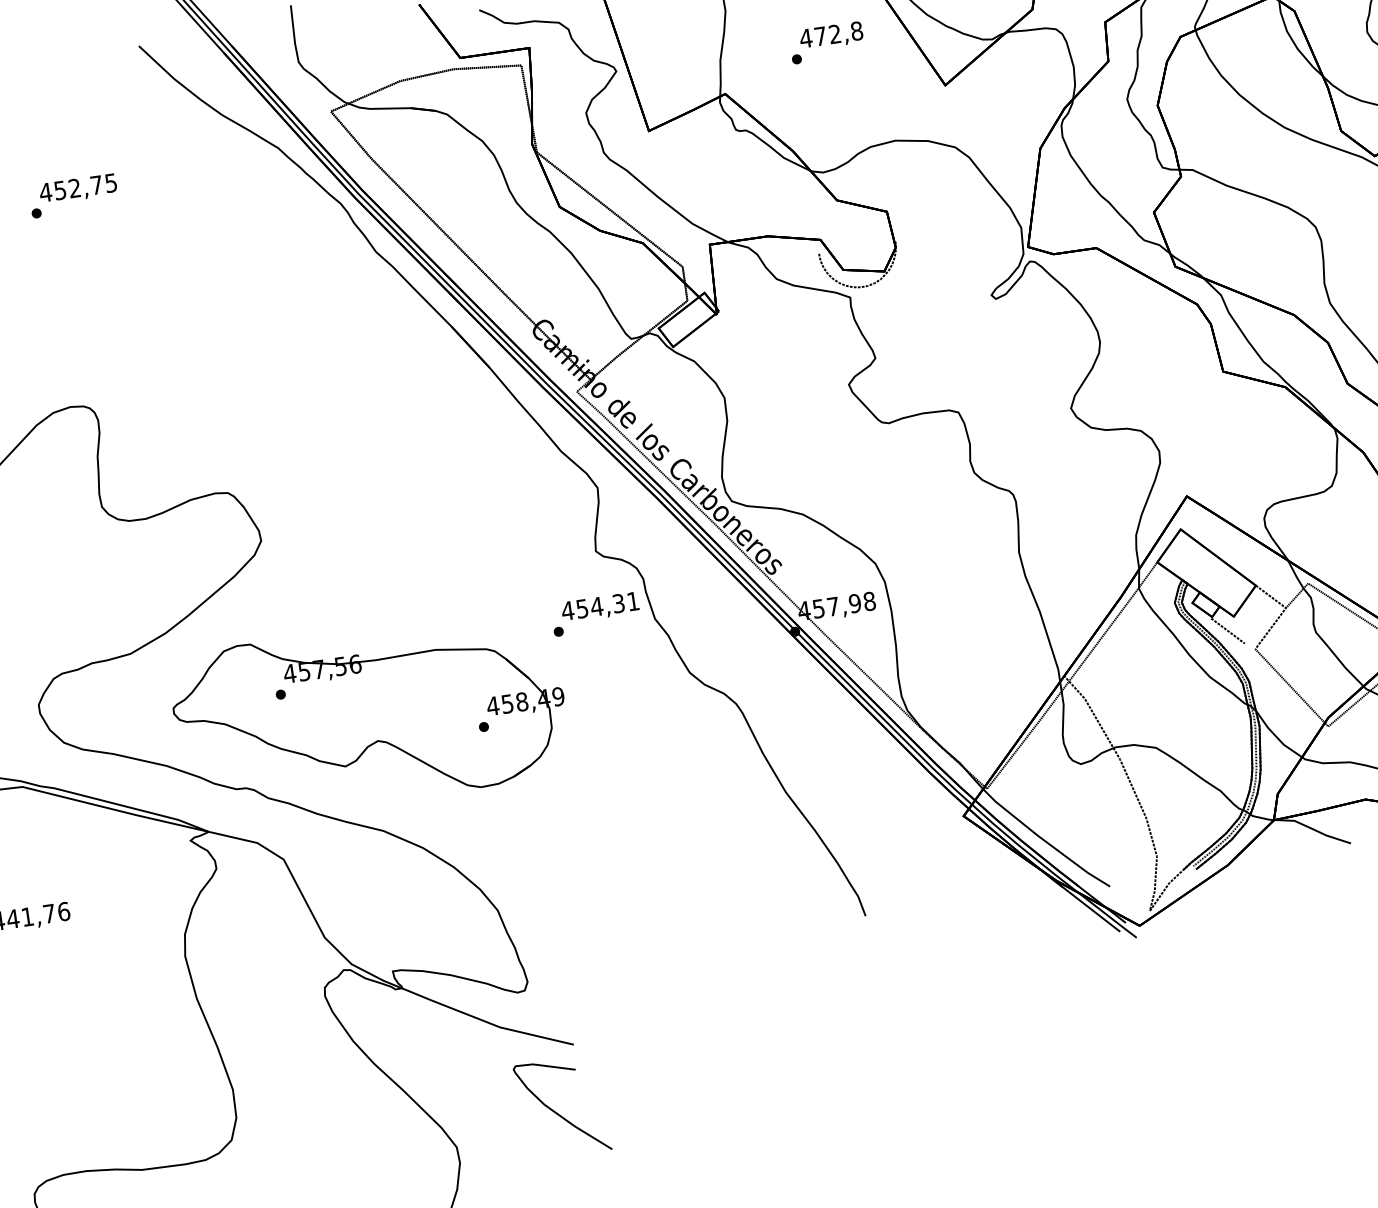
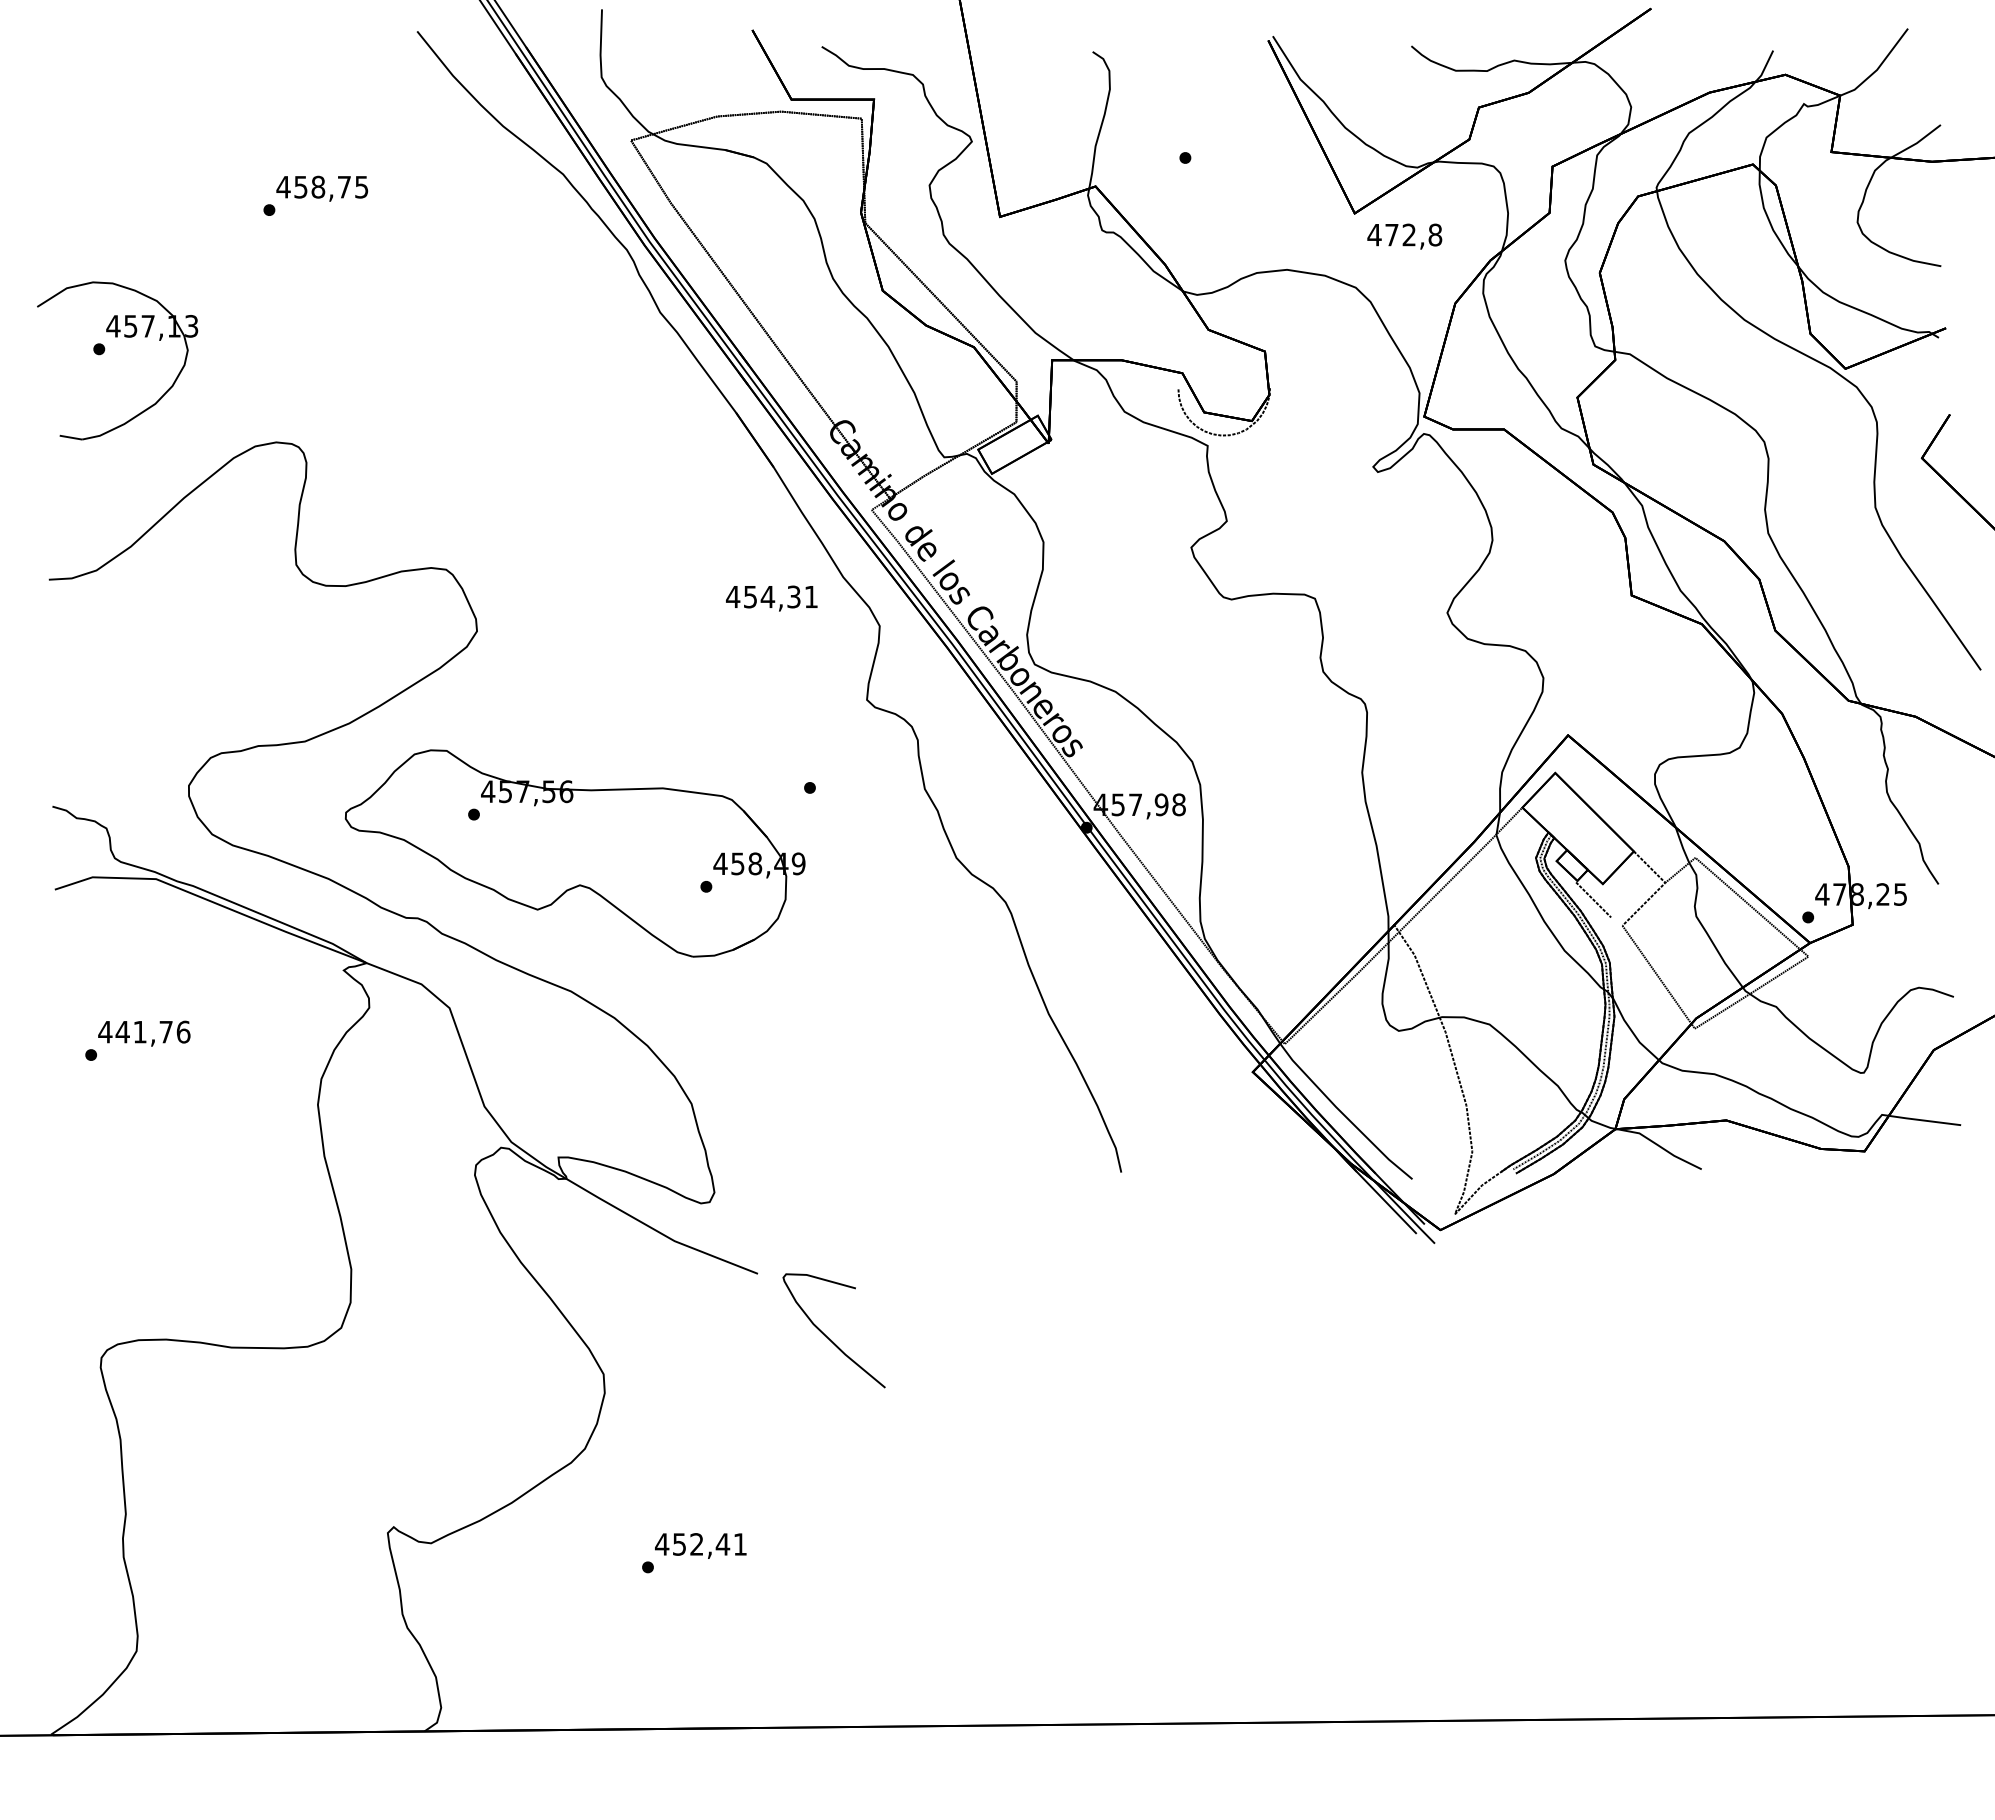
text: (831, 36) -> (1404, 236), moved
text: (74, 187) -> (318, 186), 452,75 -> 458,75
text: (600, 607) -> (771, 598), moved
curve: (557, 1113) -> (827, 1336), moved

